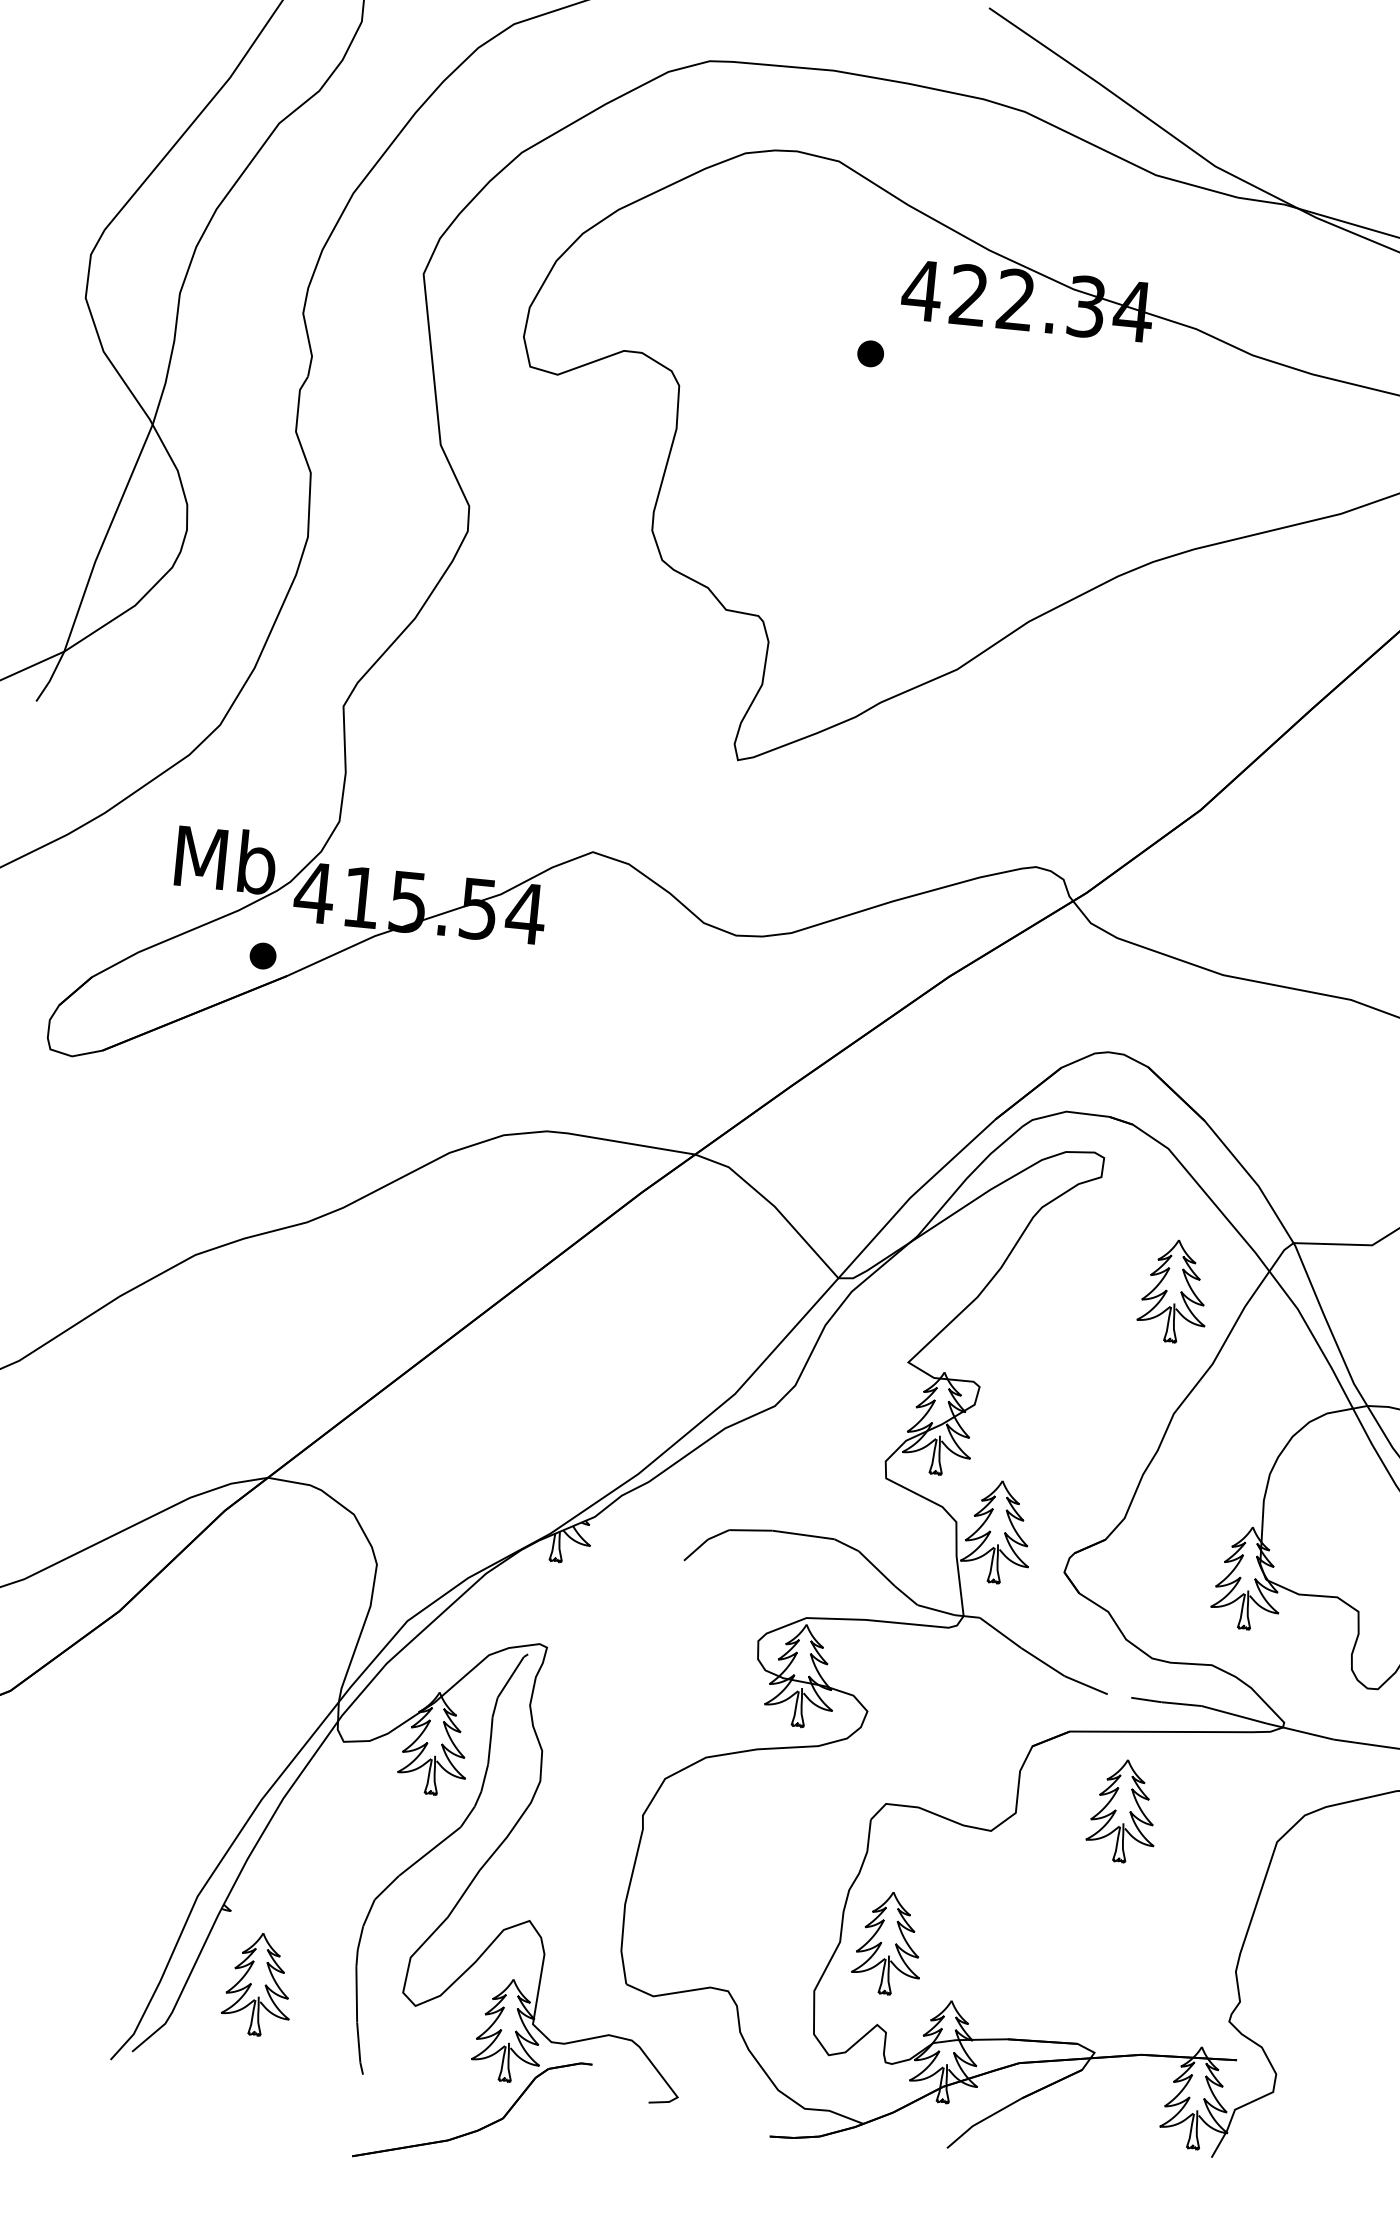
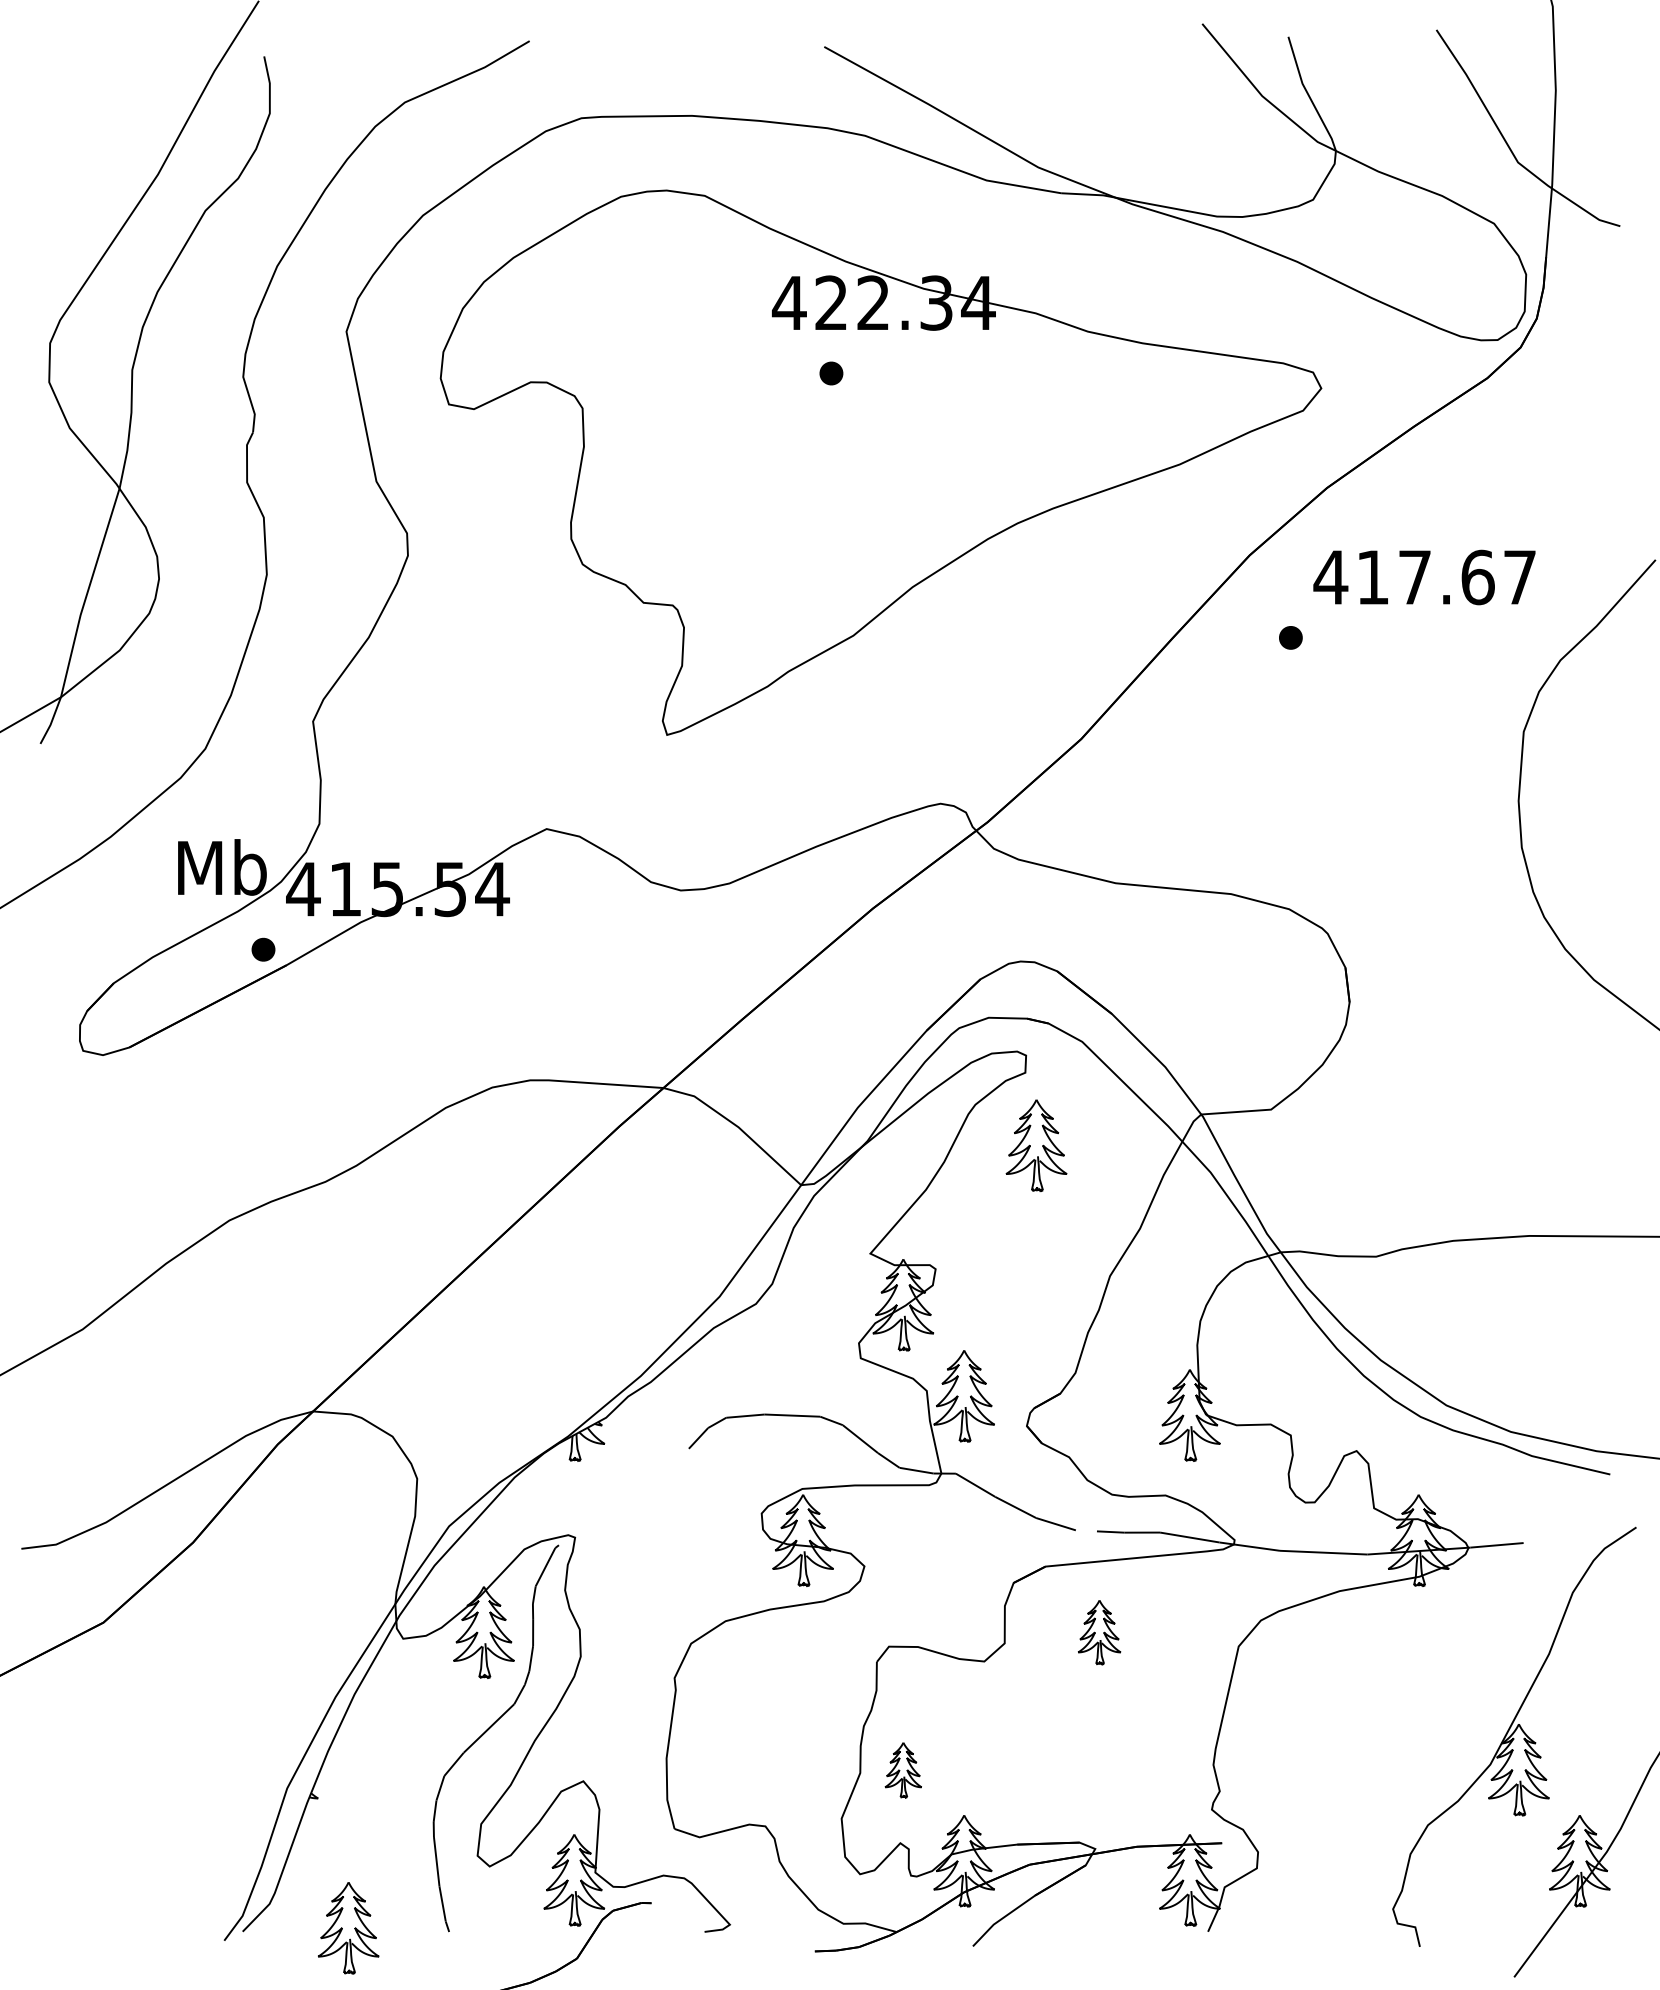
part: (870, 353) -> (831, 373), moved
part: (1173, 1291) -> (1036, 1145), moved
part: (1122, 1811) -> (1099, 1632), size x0.7
part: (888, 1943) -> (903, 1770), size x0.6
part: (258, 1984) -> (348, 1928), moved

